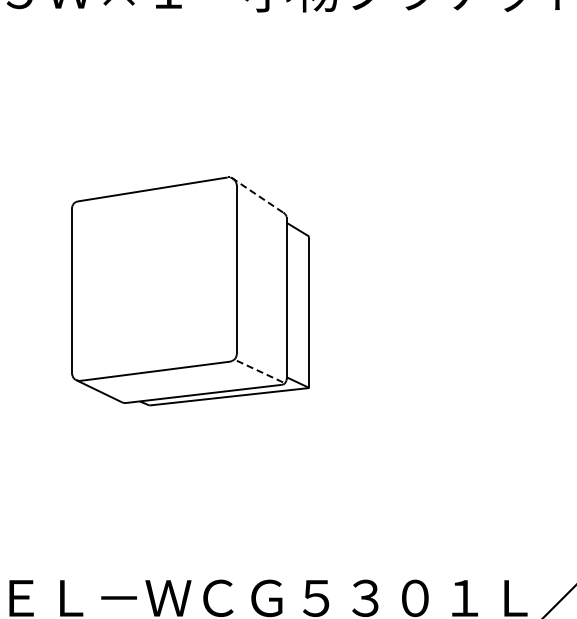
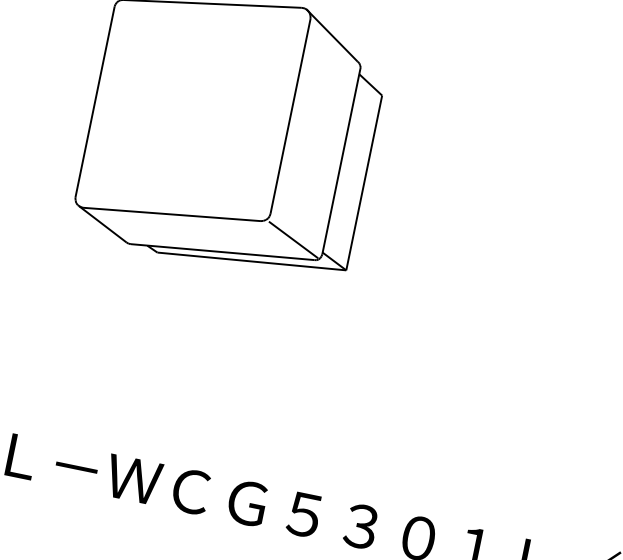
line: (257, 195) -> (331, 35), dashed -> solid
line: (260, 371) -> (293, 239), dashed -> solid

